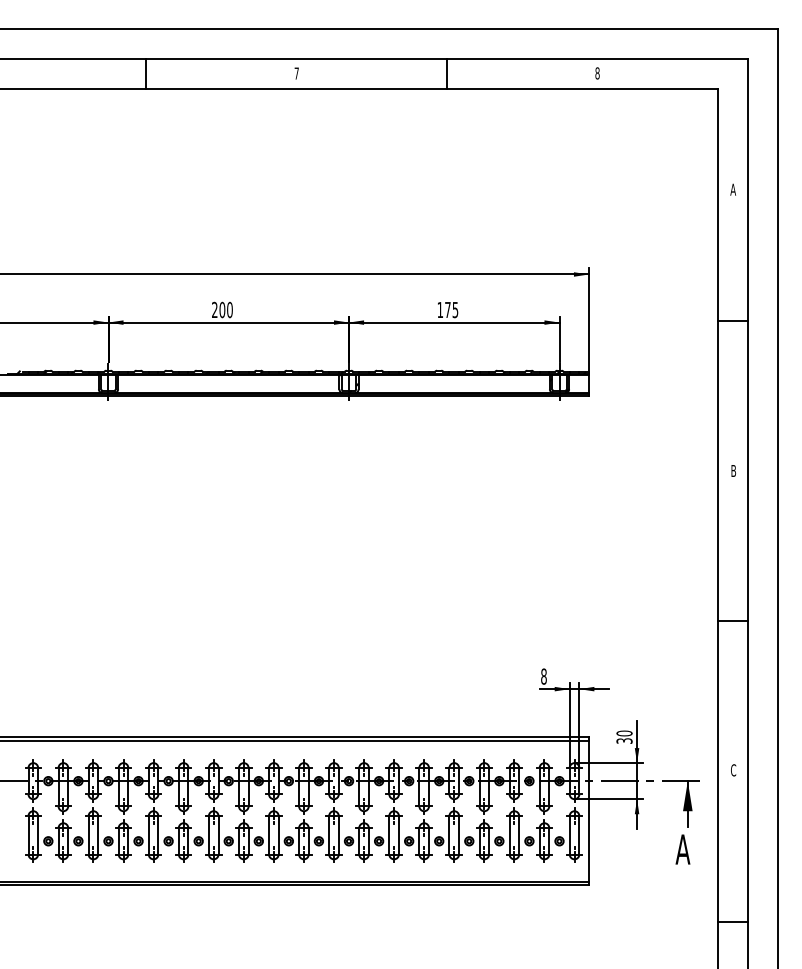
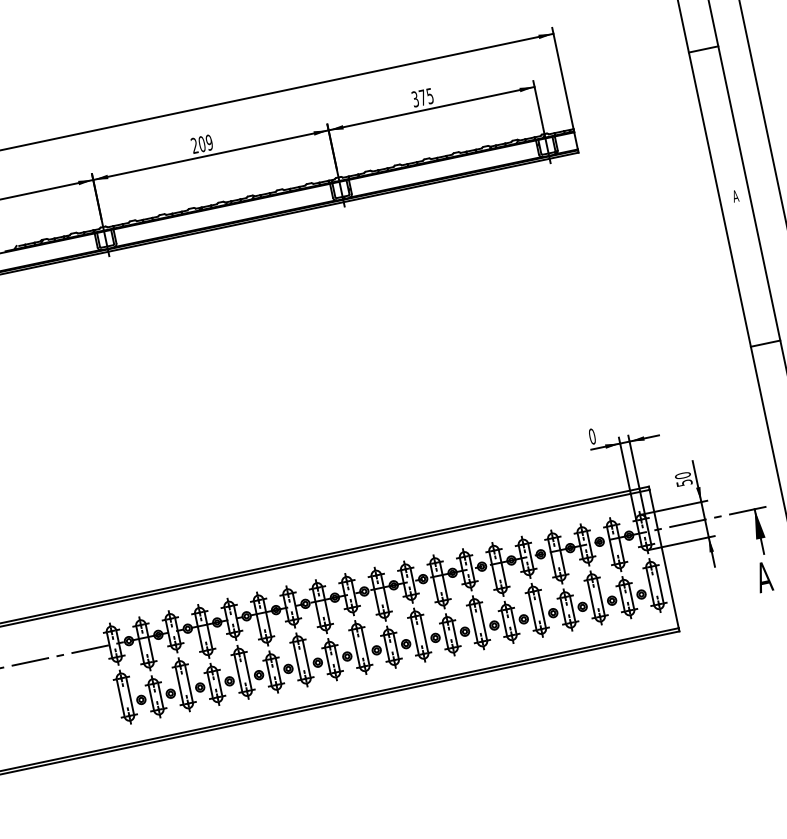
text: (440, 309) -> (415, 98), 175 -> 375
text: (229, 310) -> (209, 143), 200 -> 209
text: (733, 470) -> (735, 195), B -> A
text: (543, 676) -> (591, 436), 8 -> 0
text: (623, 740) -> (683, 482), 30 -> 50

